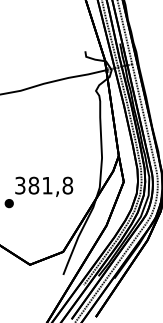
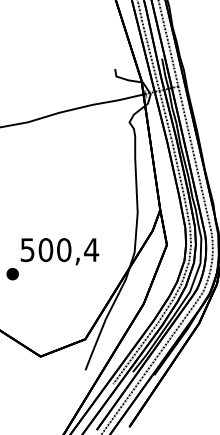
text: (44, 185) -> (60, 250), 381,8 -> 500,4

